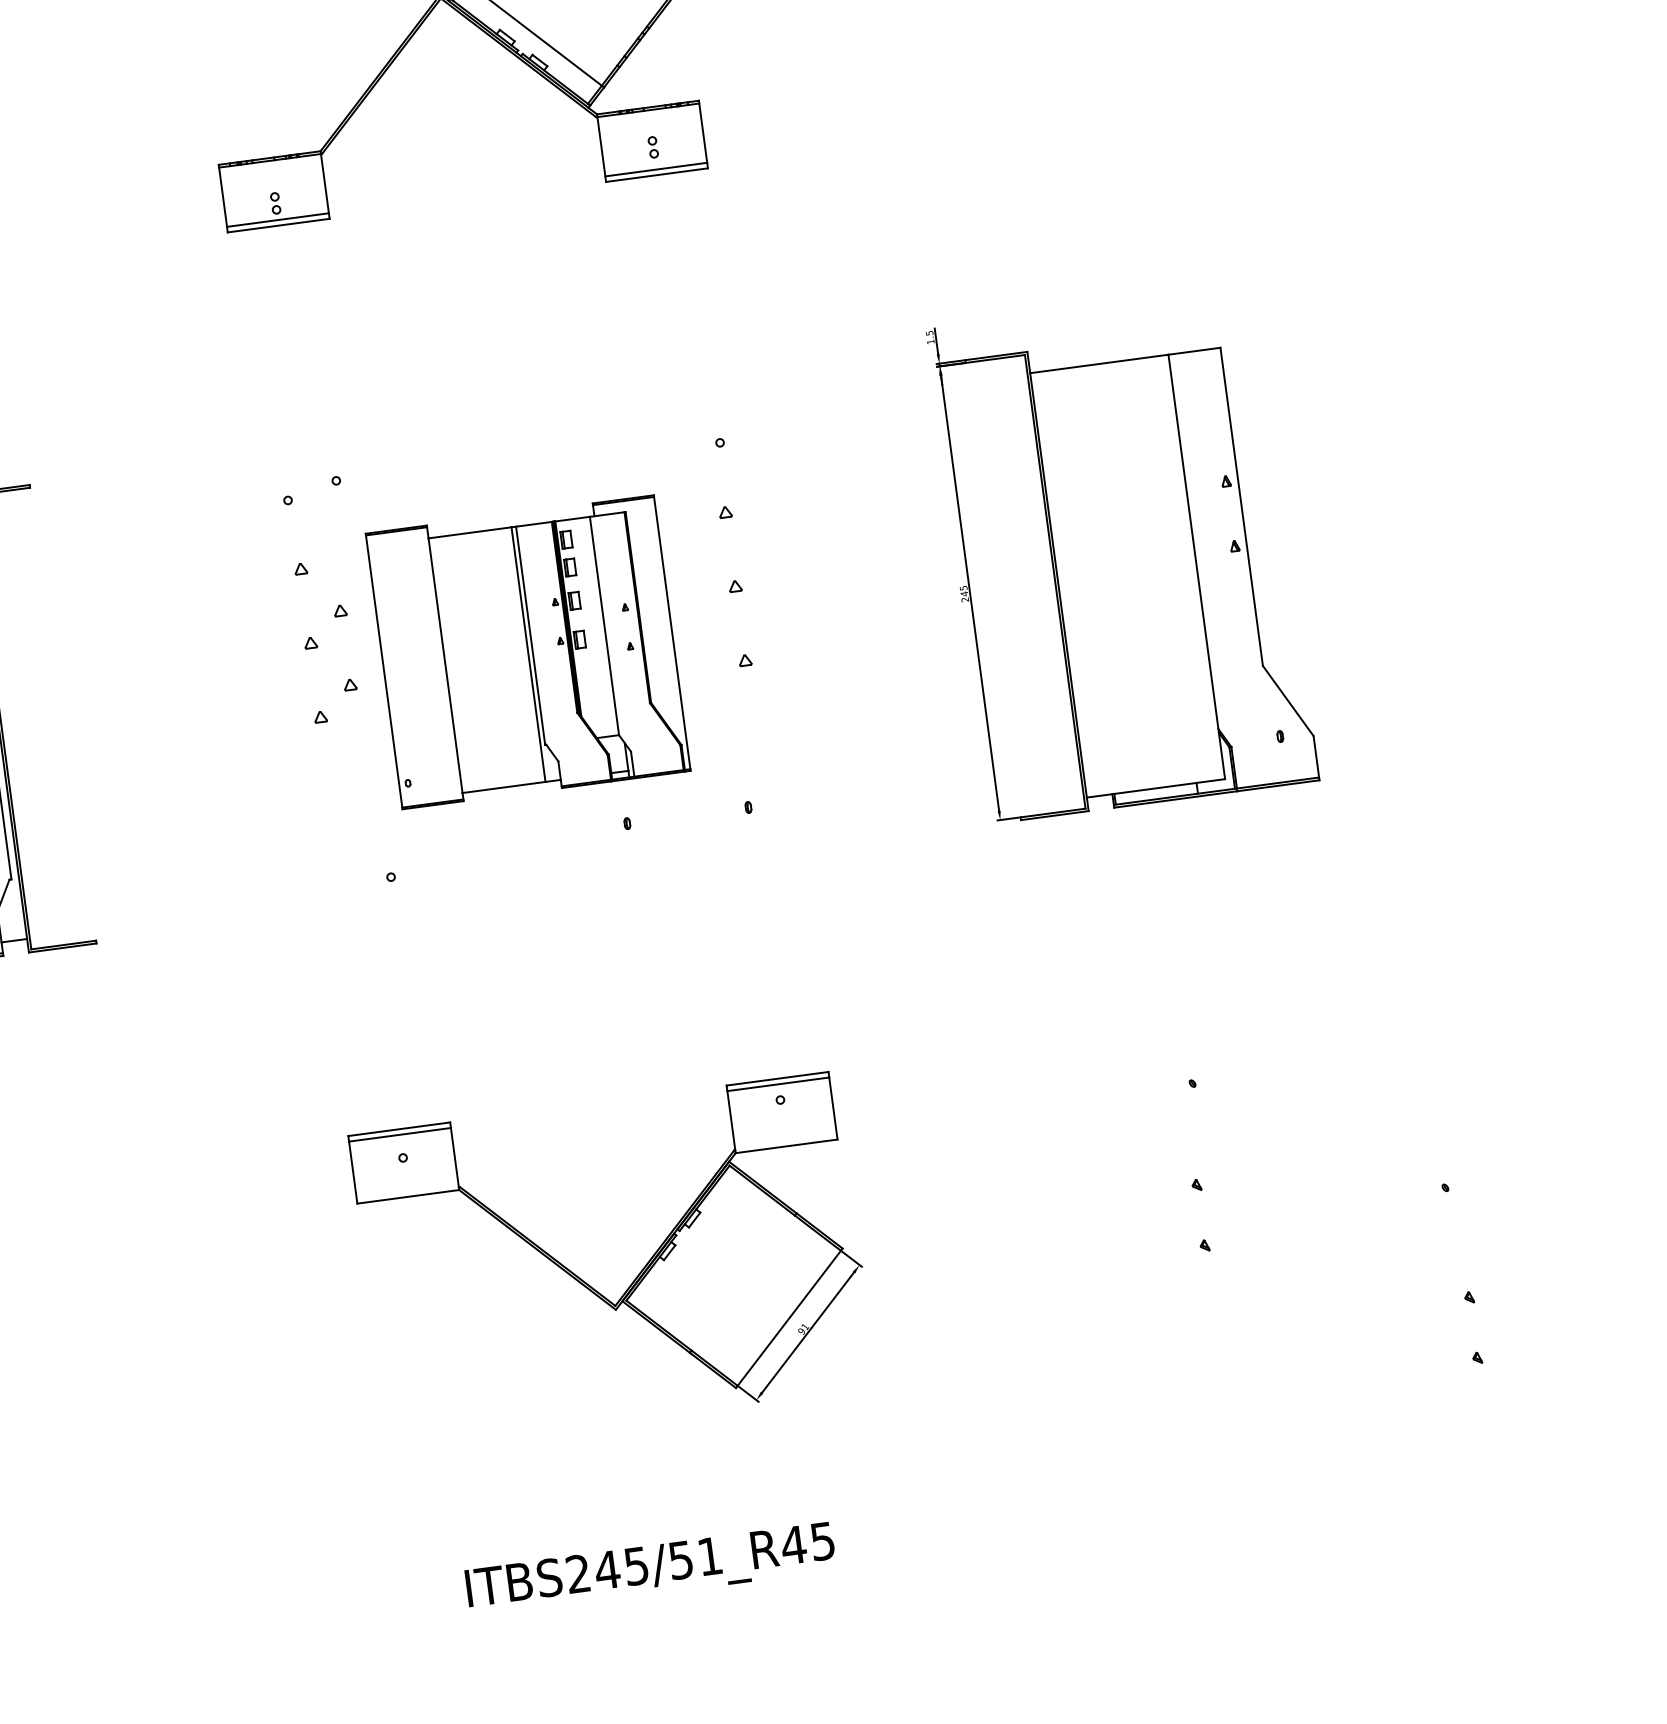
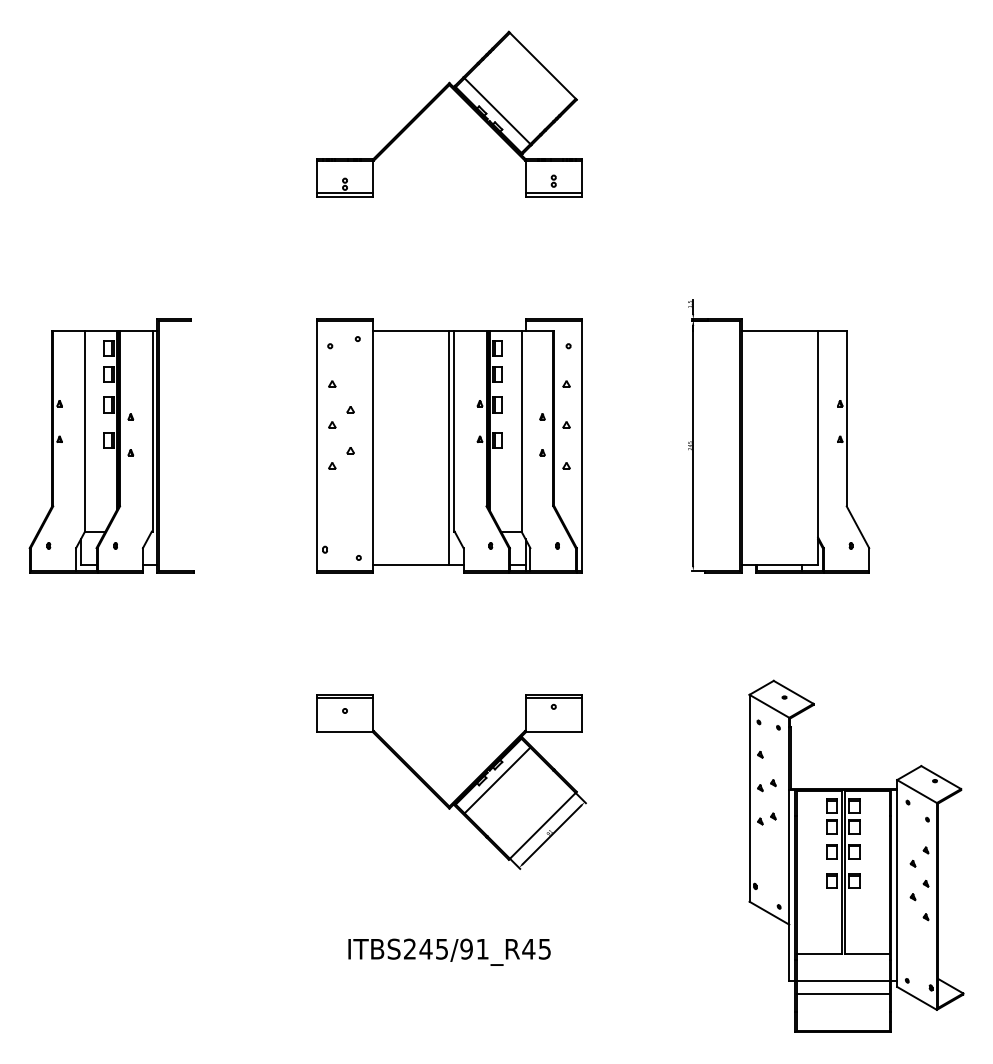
part: (528, 651) -> (449, 445), size x1.67
line: (696, 1247) -> (497, 780), added
part: (1364, 1296) -> (856, 855), added
text: (680, 1559) -> (466, 948), ITBS245/51_R45 -> ITBS245/91_R45

